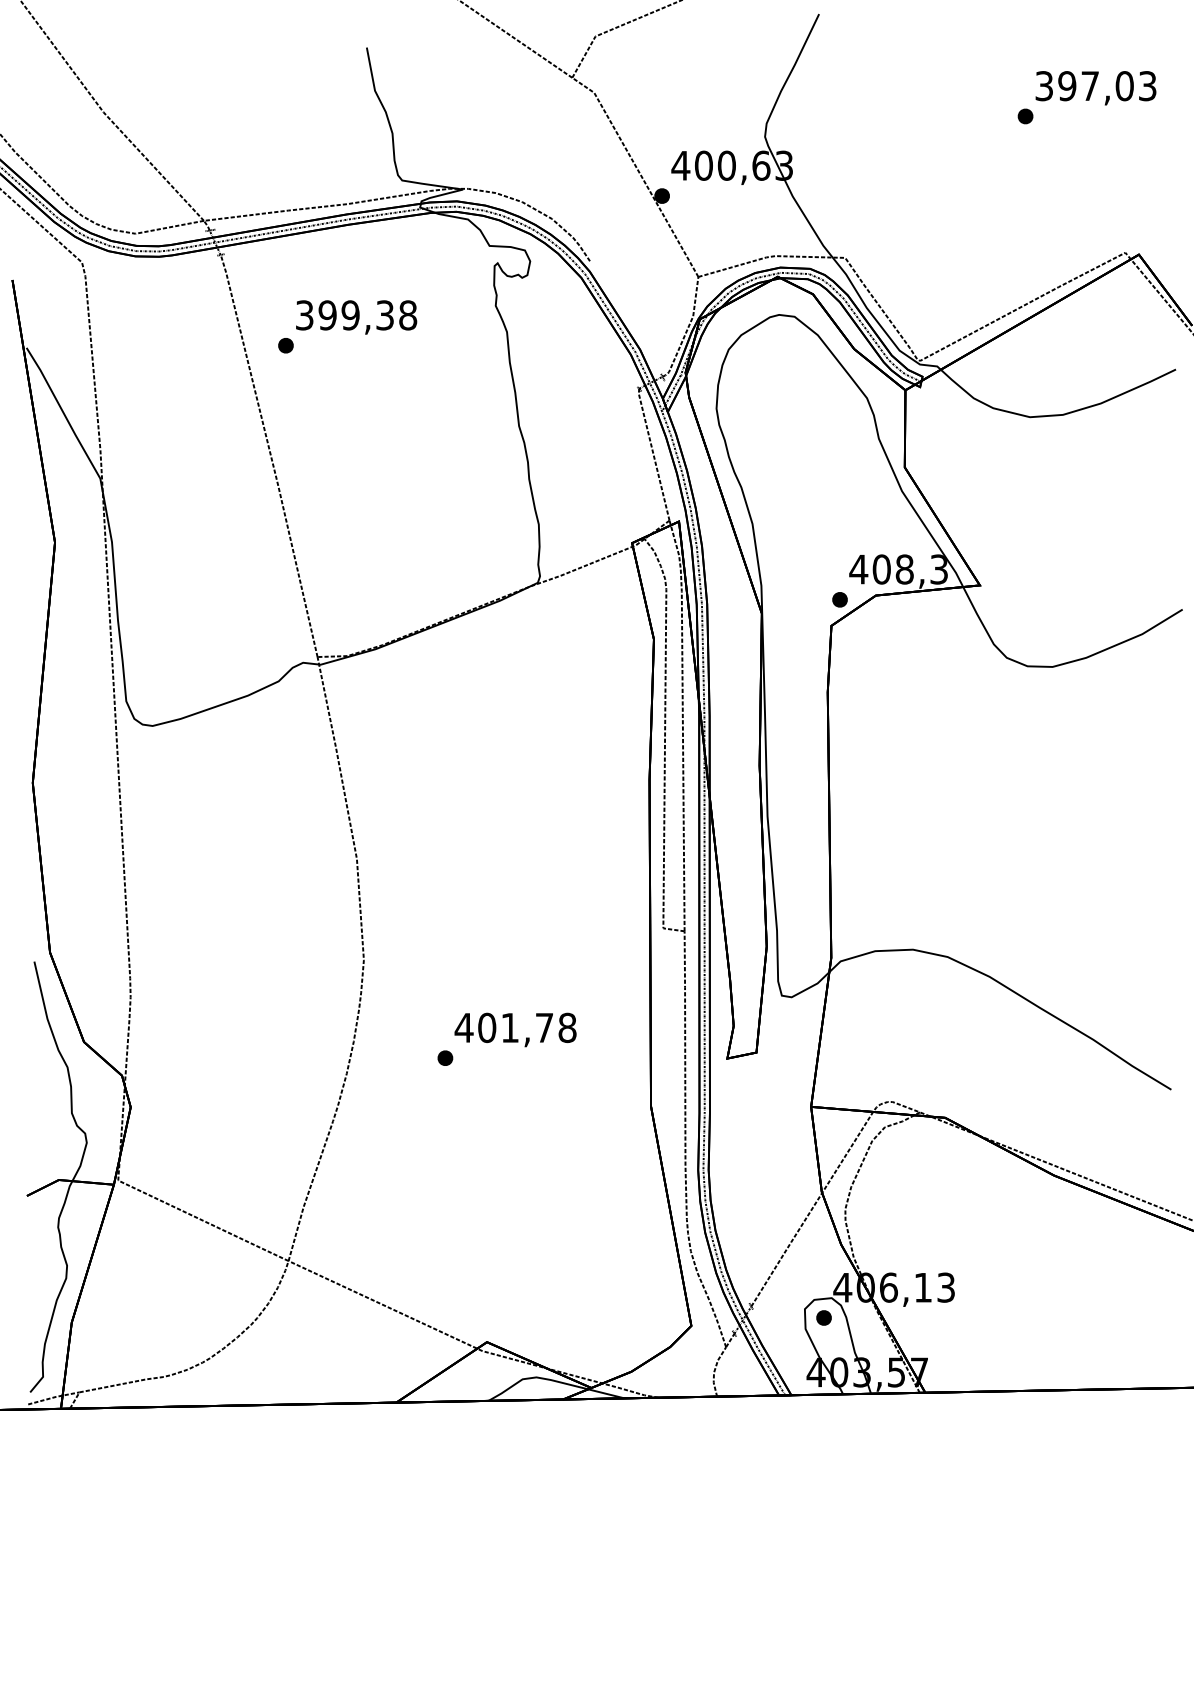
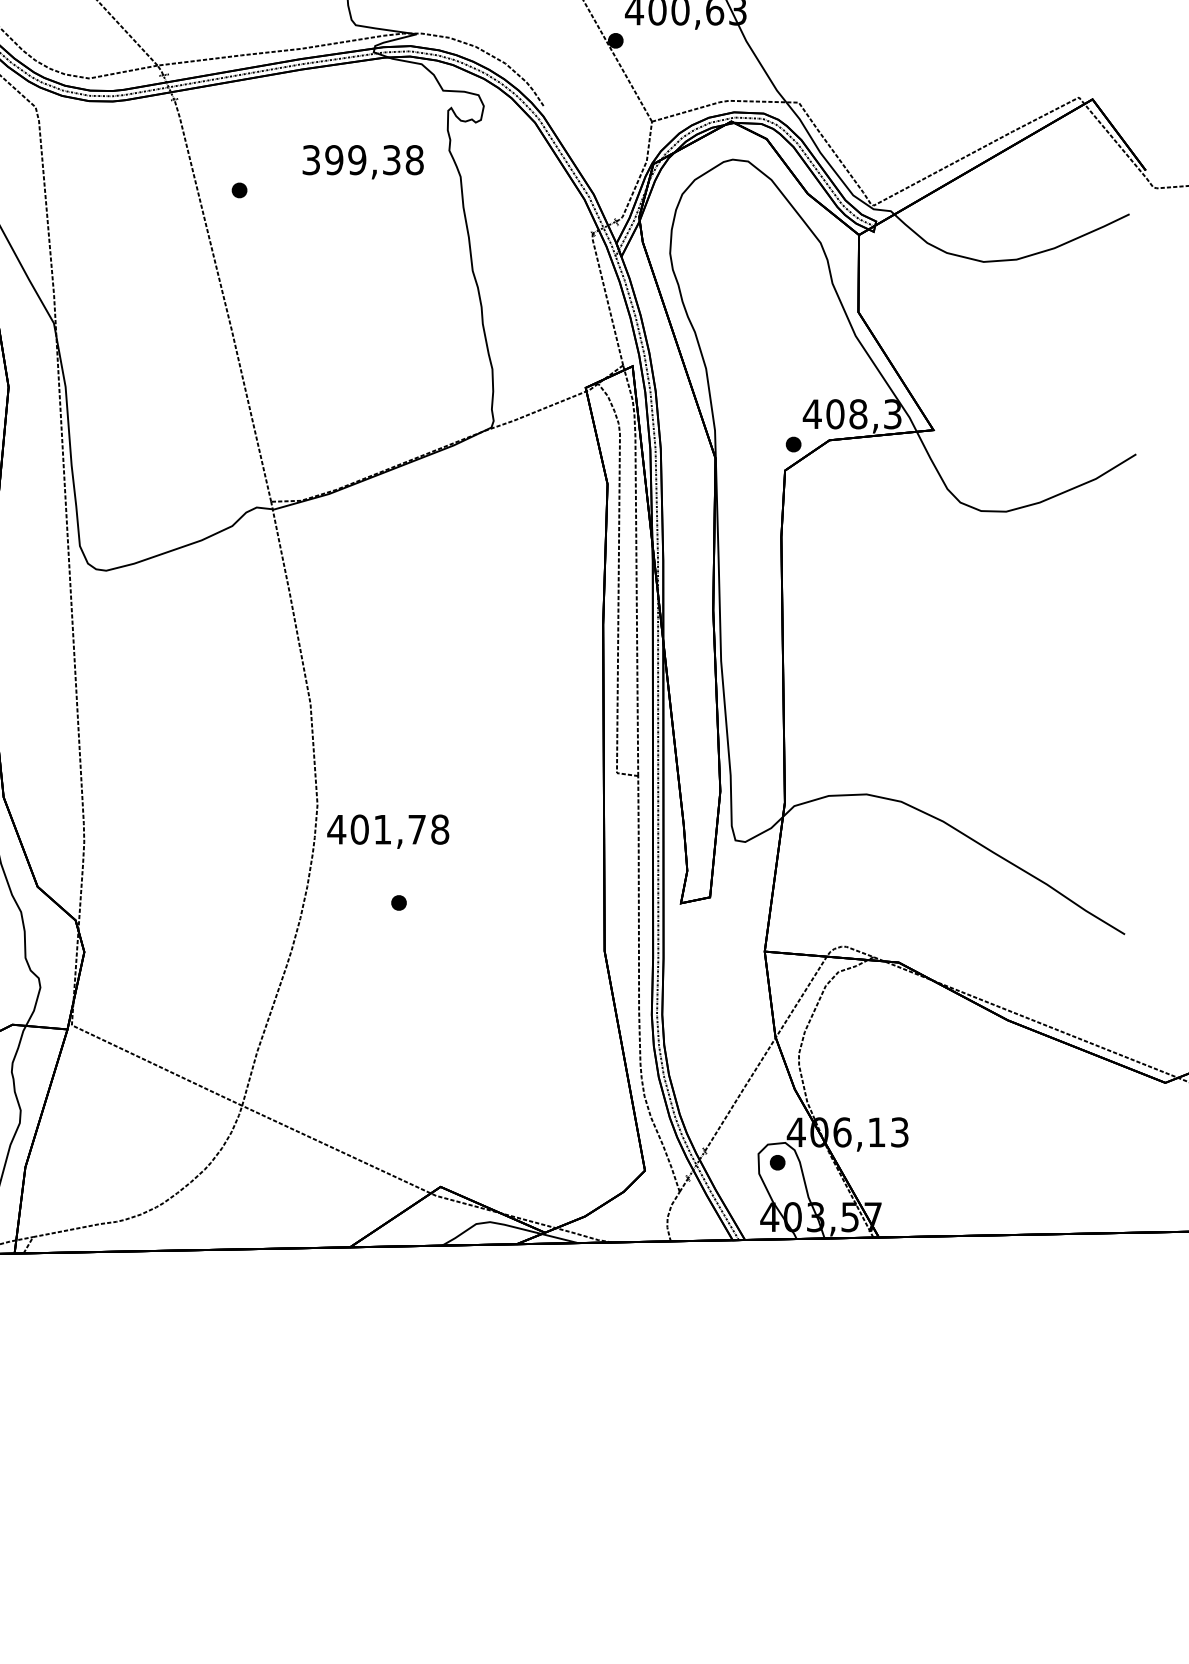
text: (356, 317) -> (363, 162), moved
text: (515, 1029) -> (388, 831), moved

